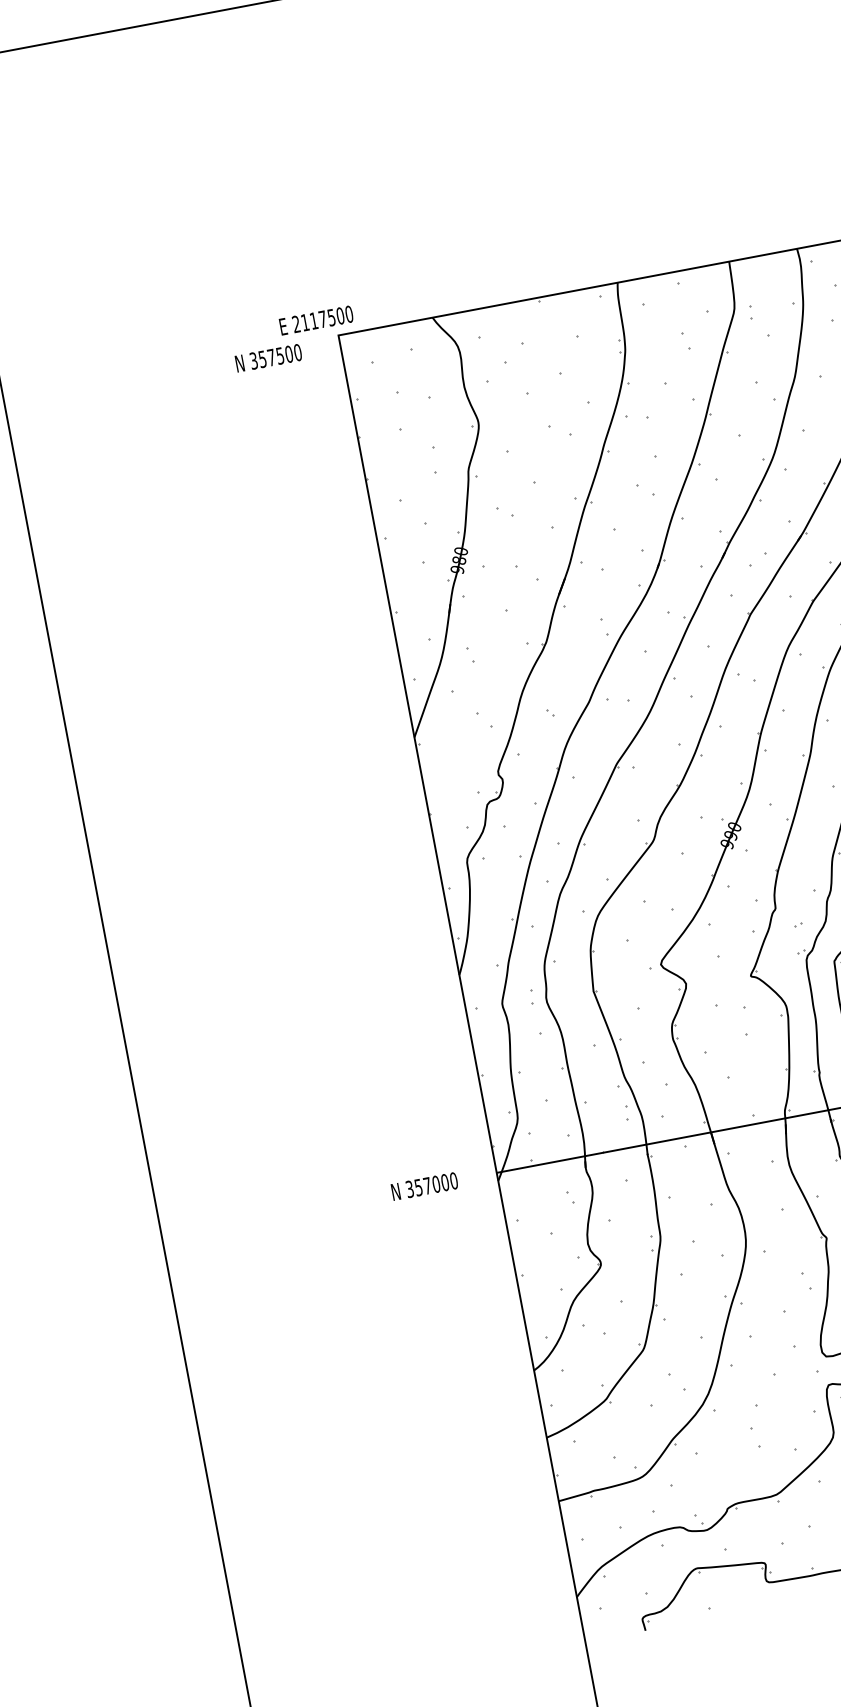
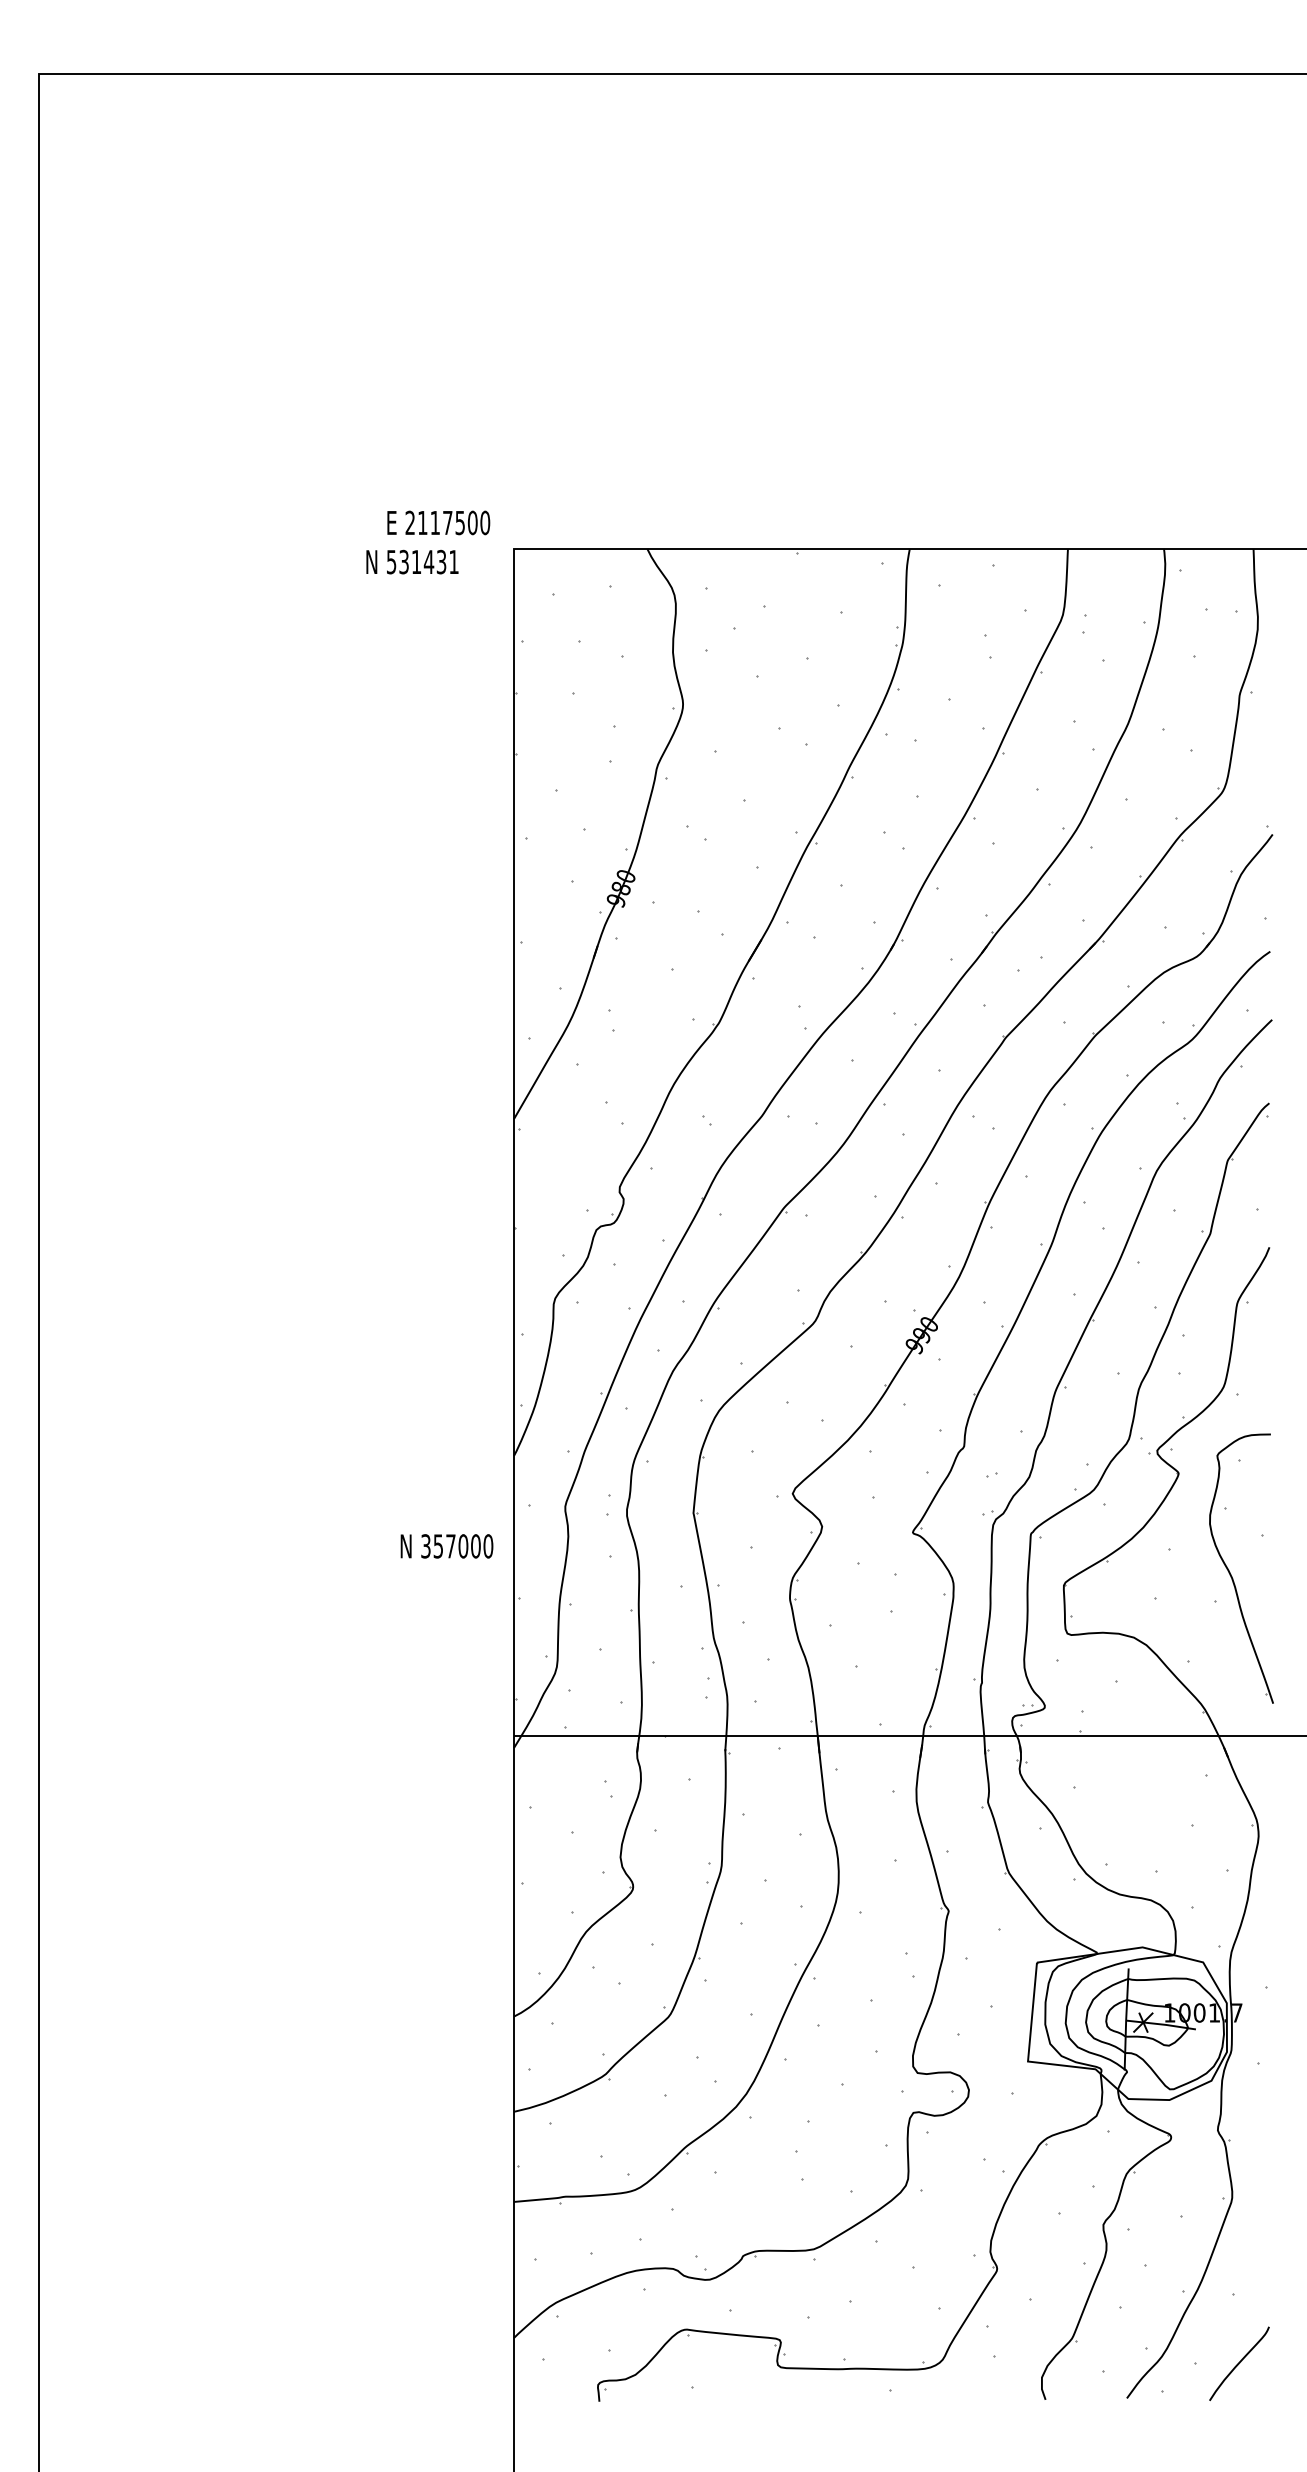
text: (316, 320) -> (438, 522), moved
text: (275, 356) -> (422, 561), 357500 -> 531431
text: (424, 1186) -> (446, 1546), moved

